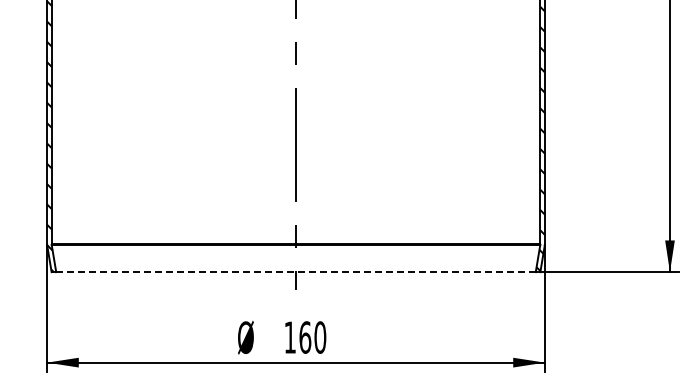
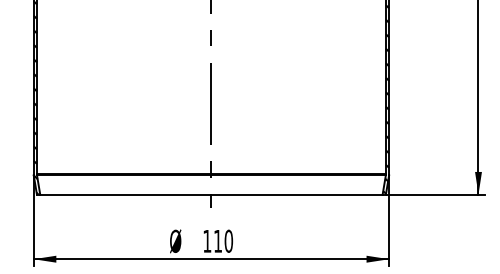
line: (296, 272) -> (211, 194), dashed -> solid
text: (305, 337) -> (218, 241), 160 -> 110

